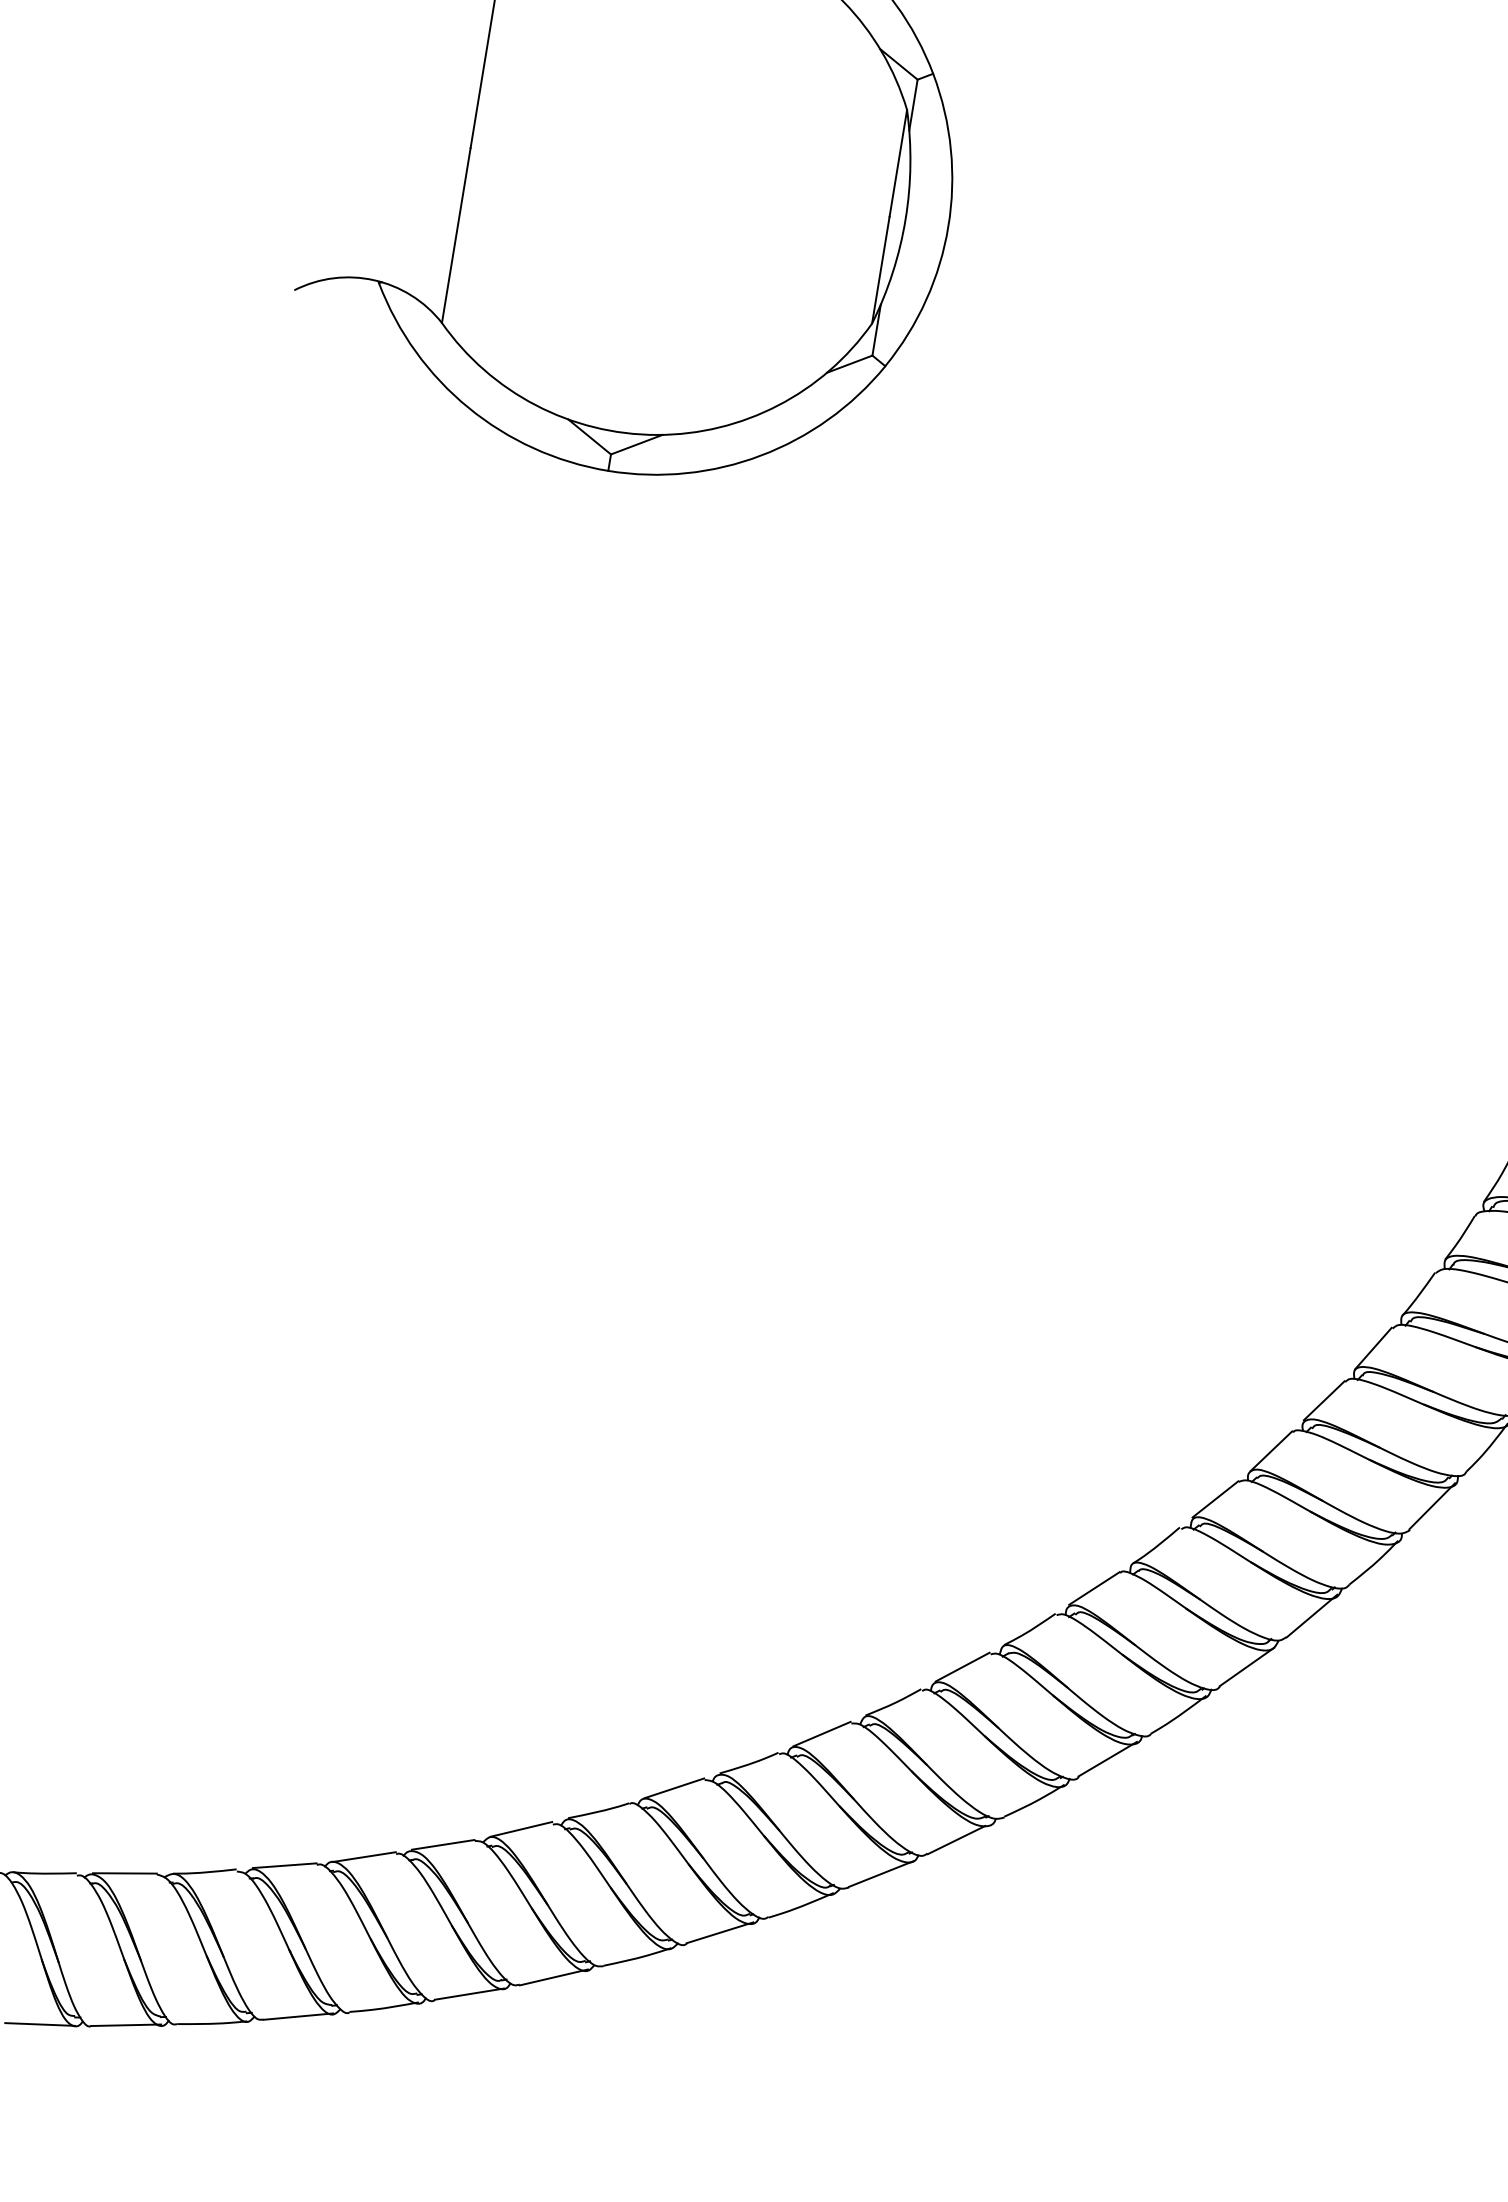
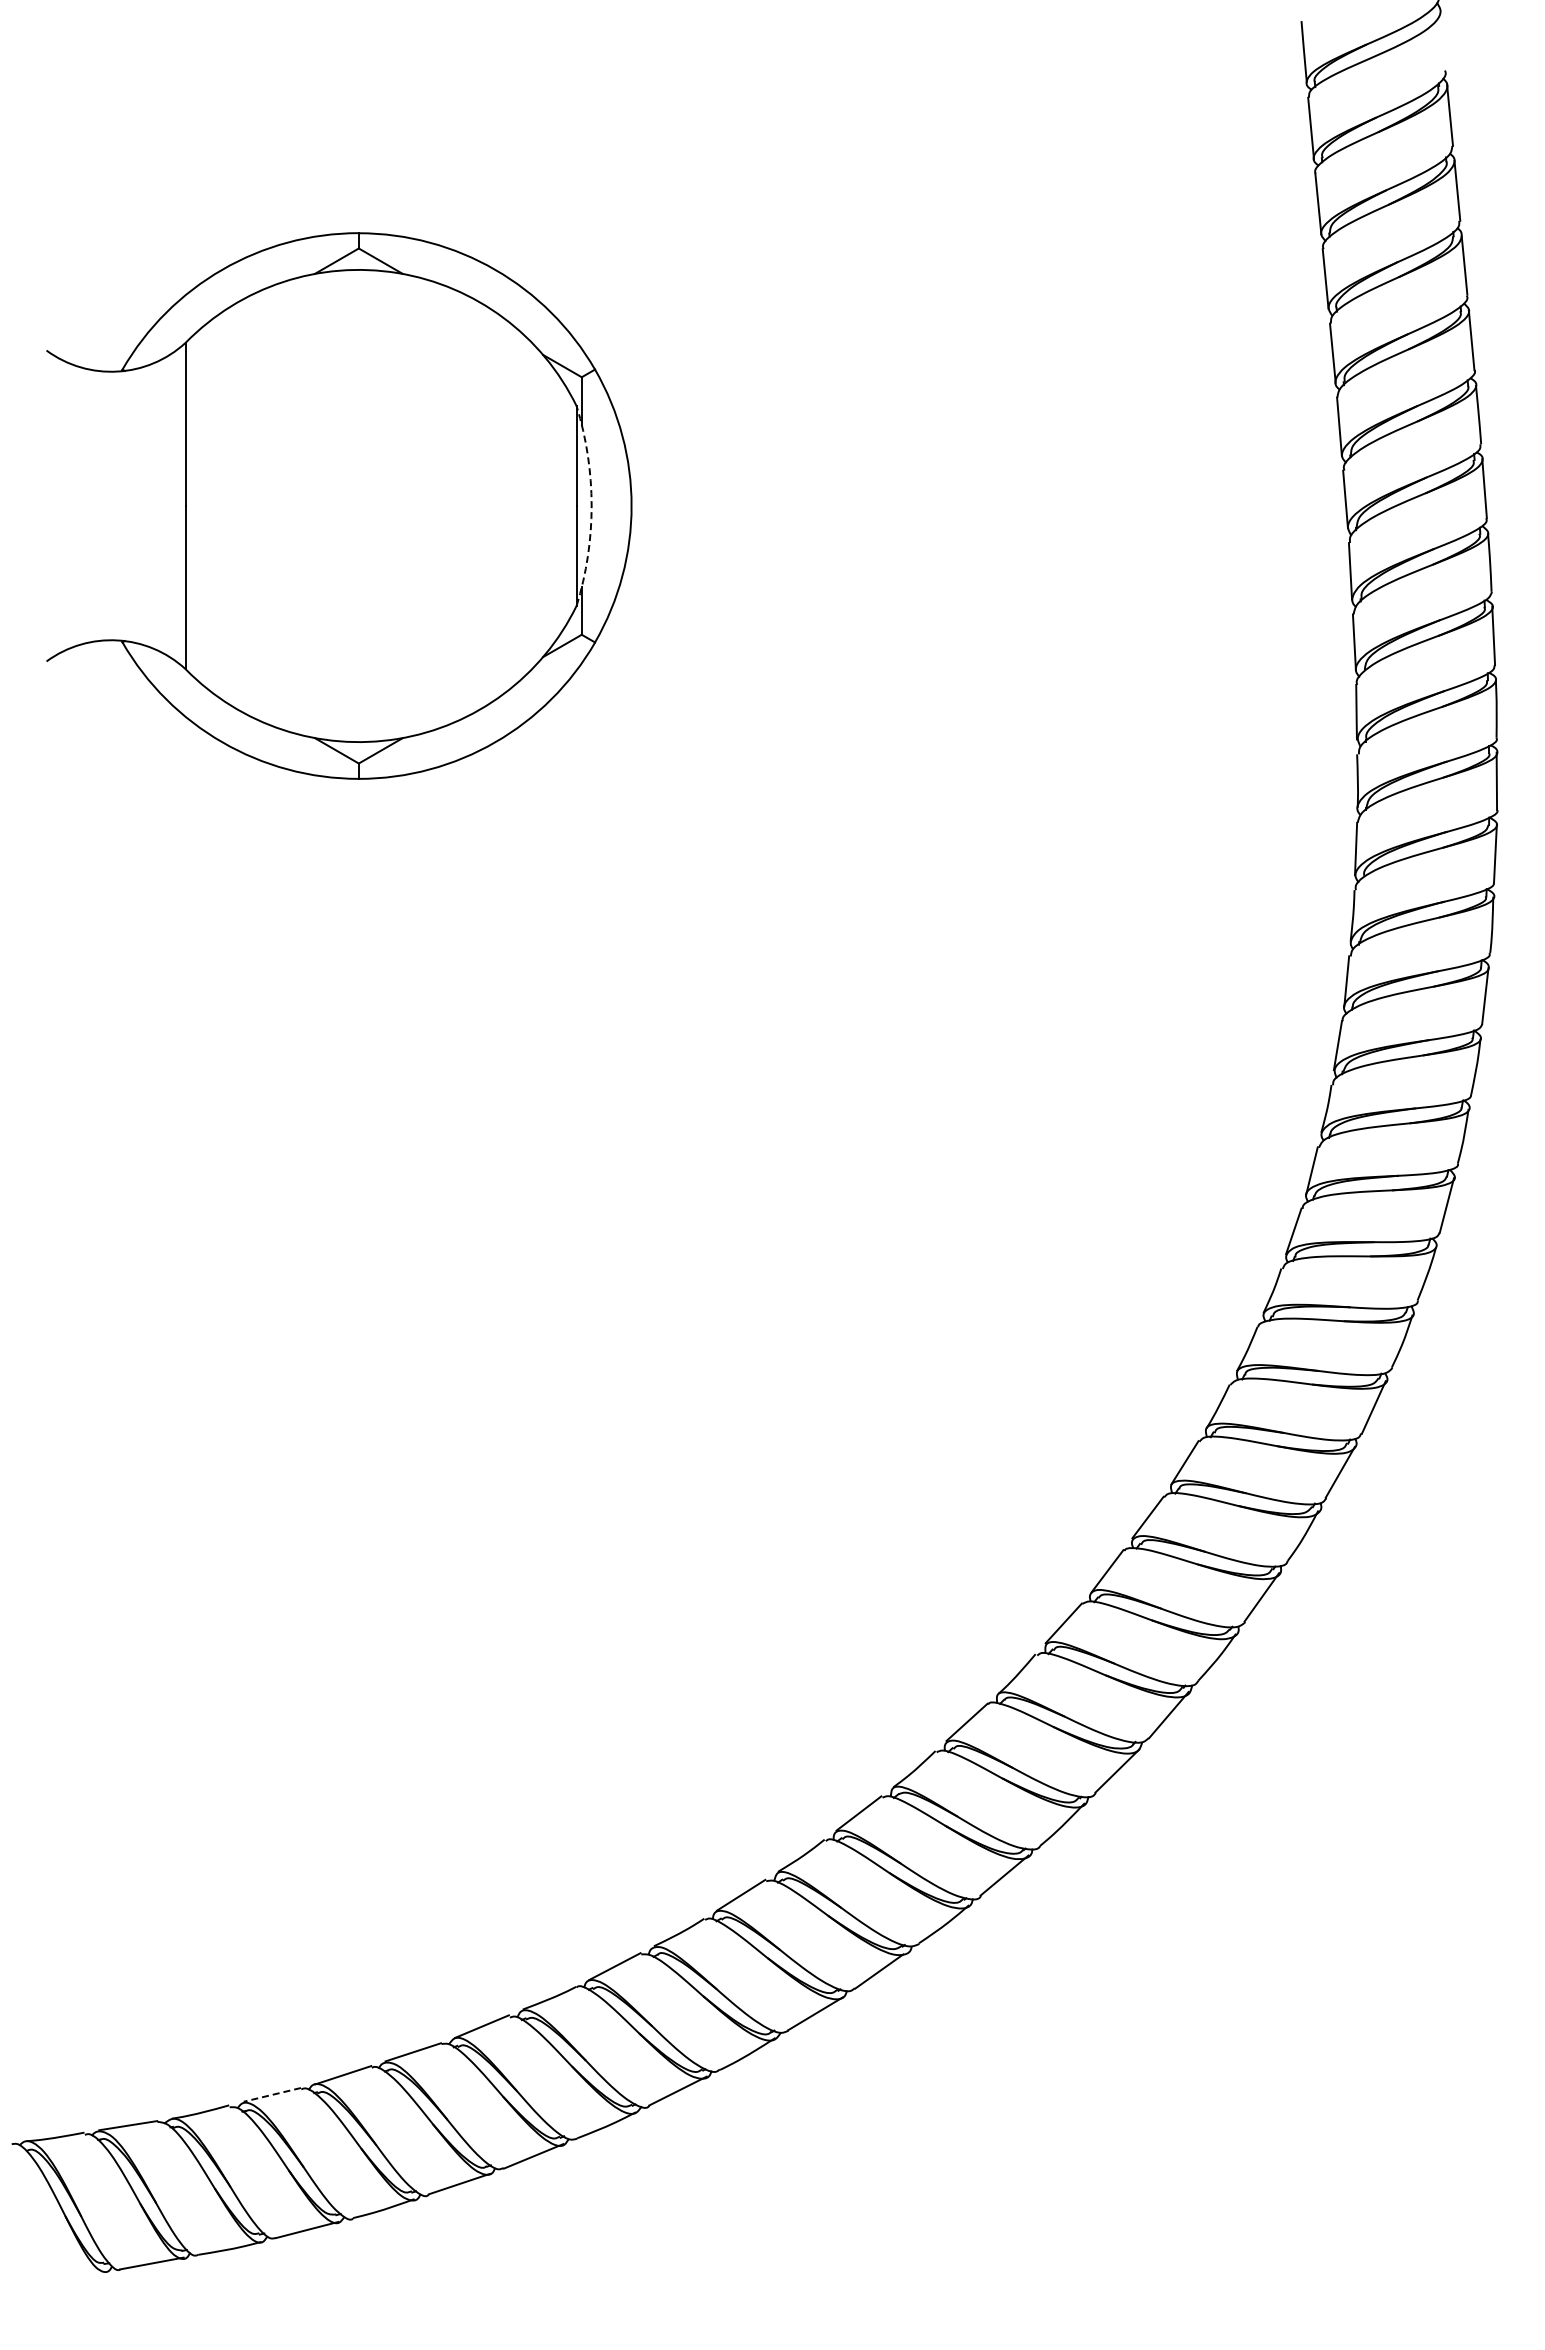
arc: (905, 219) -> (591, 506), solid -> dashed
line: (283, 1865) -> (271, 2094), solid -> dashed
line: (39, 2024) -> (73, 2275), removed

